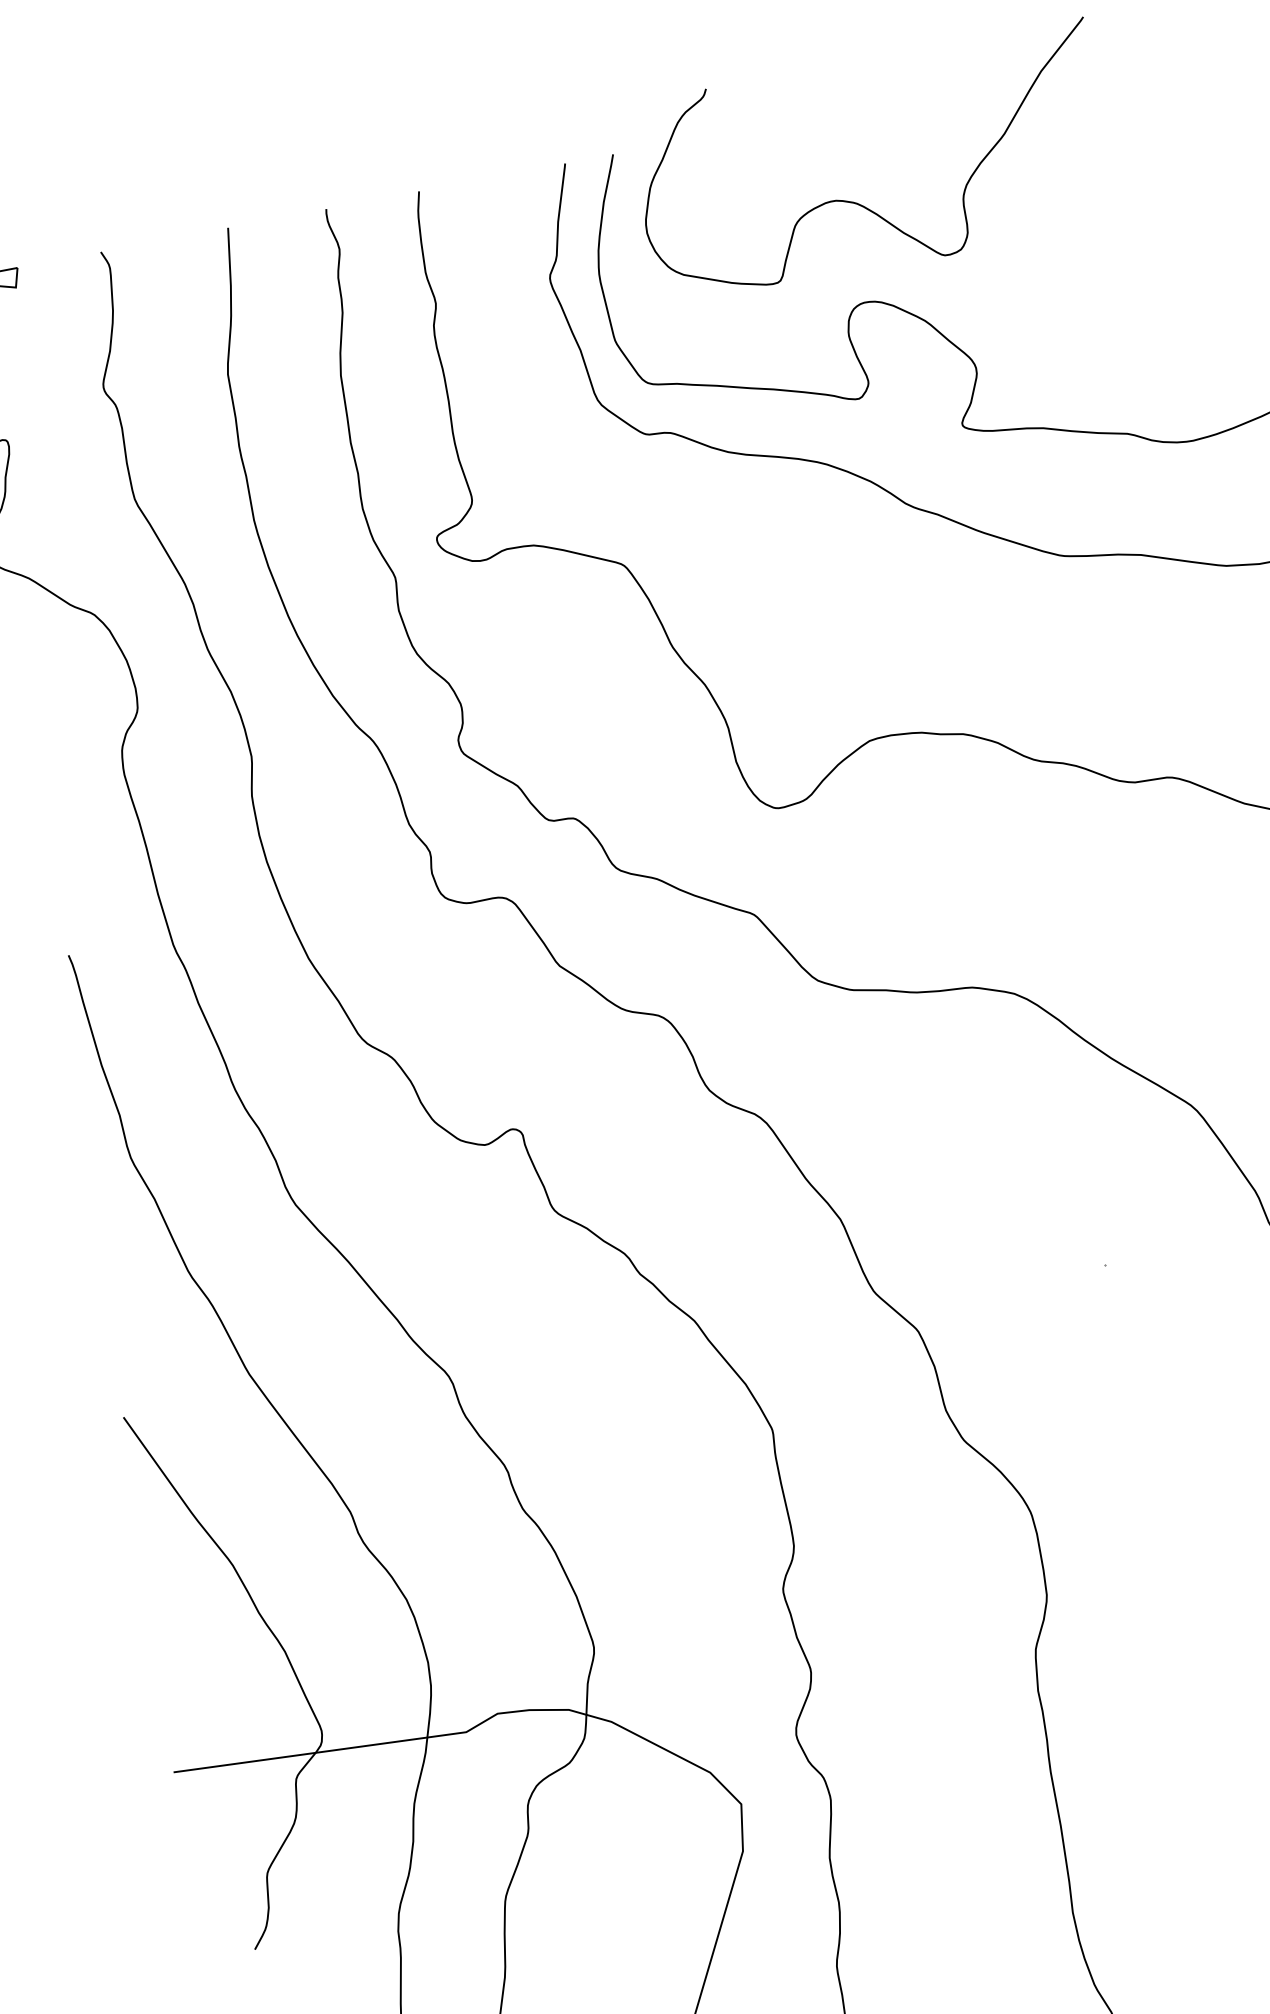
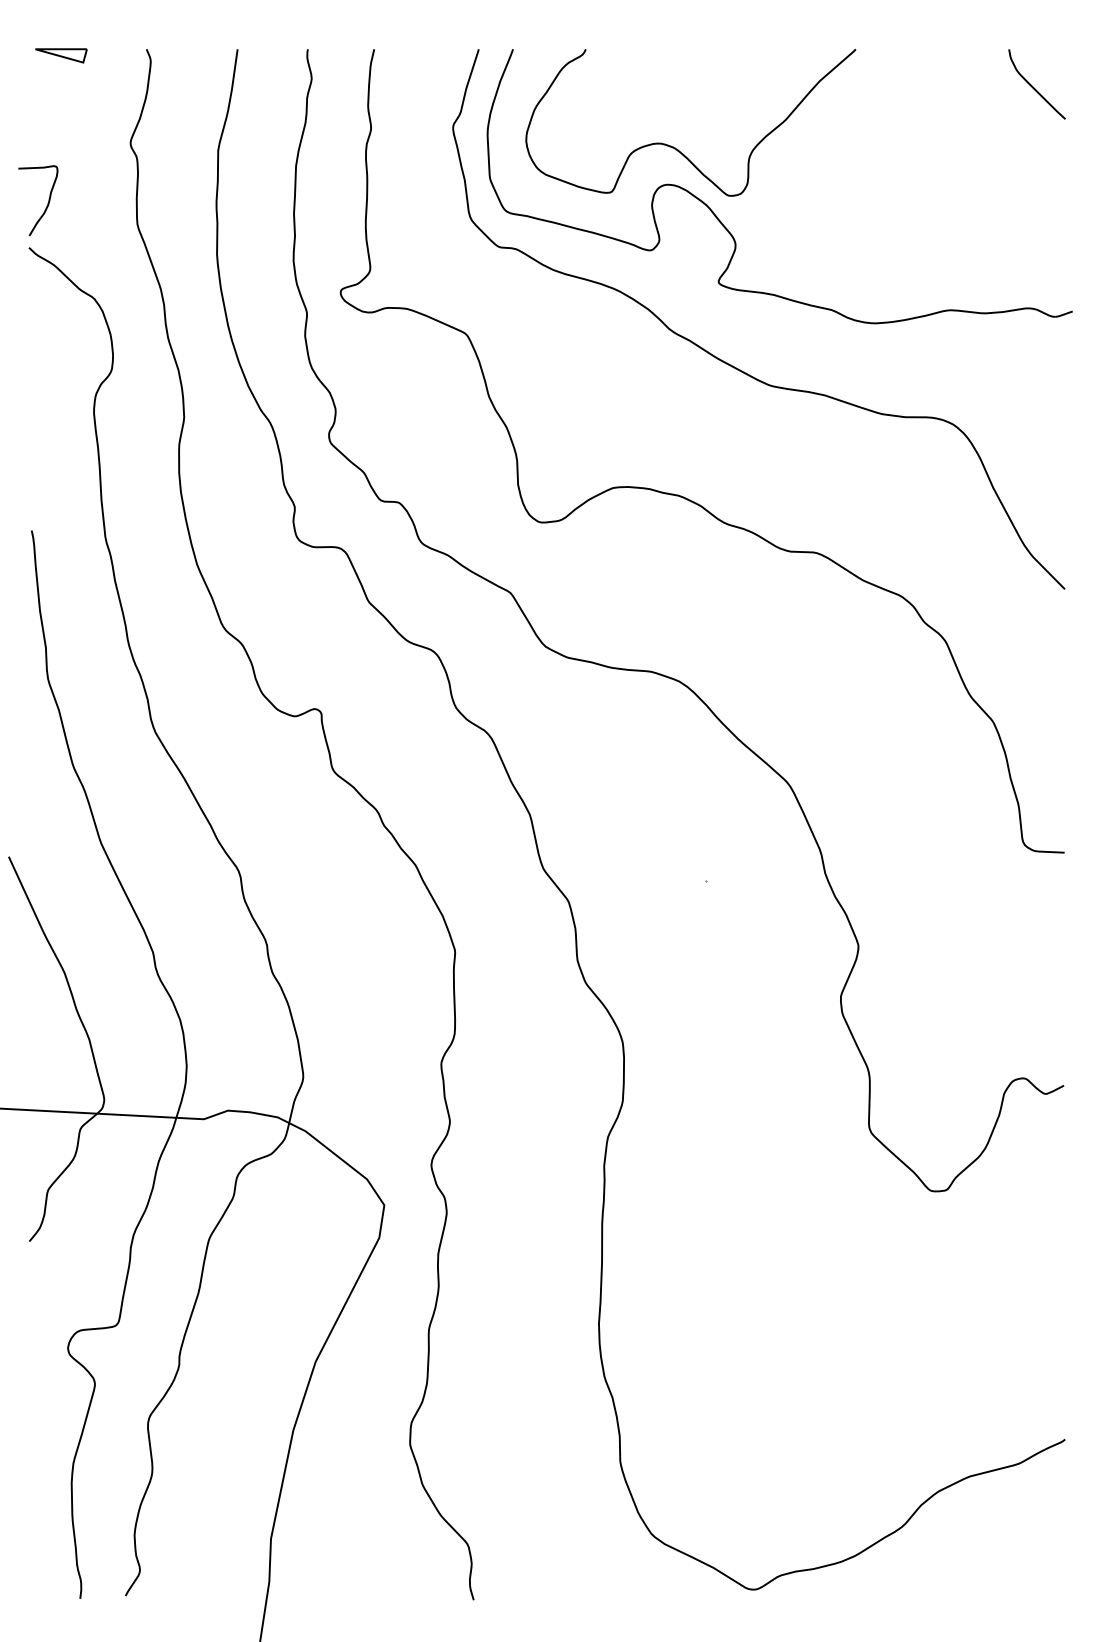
curve: (857, 202) -> (675, 147), moved

